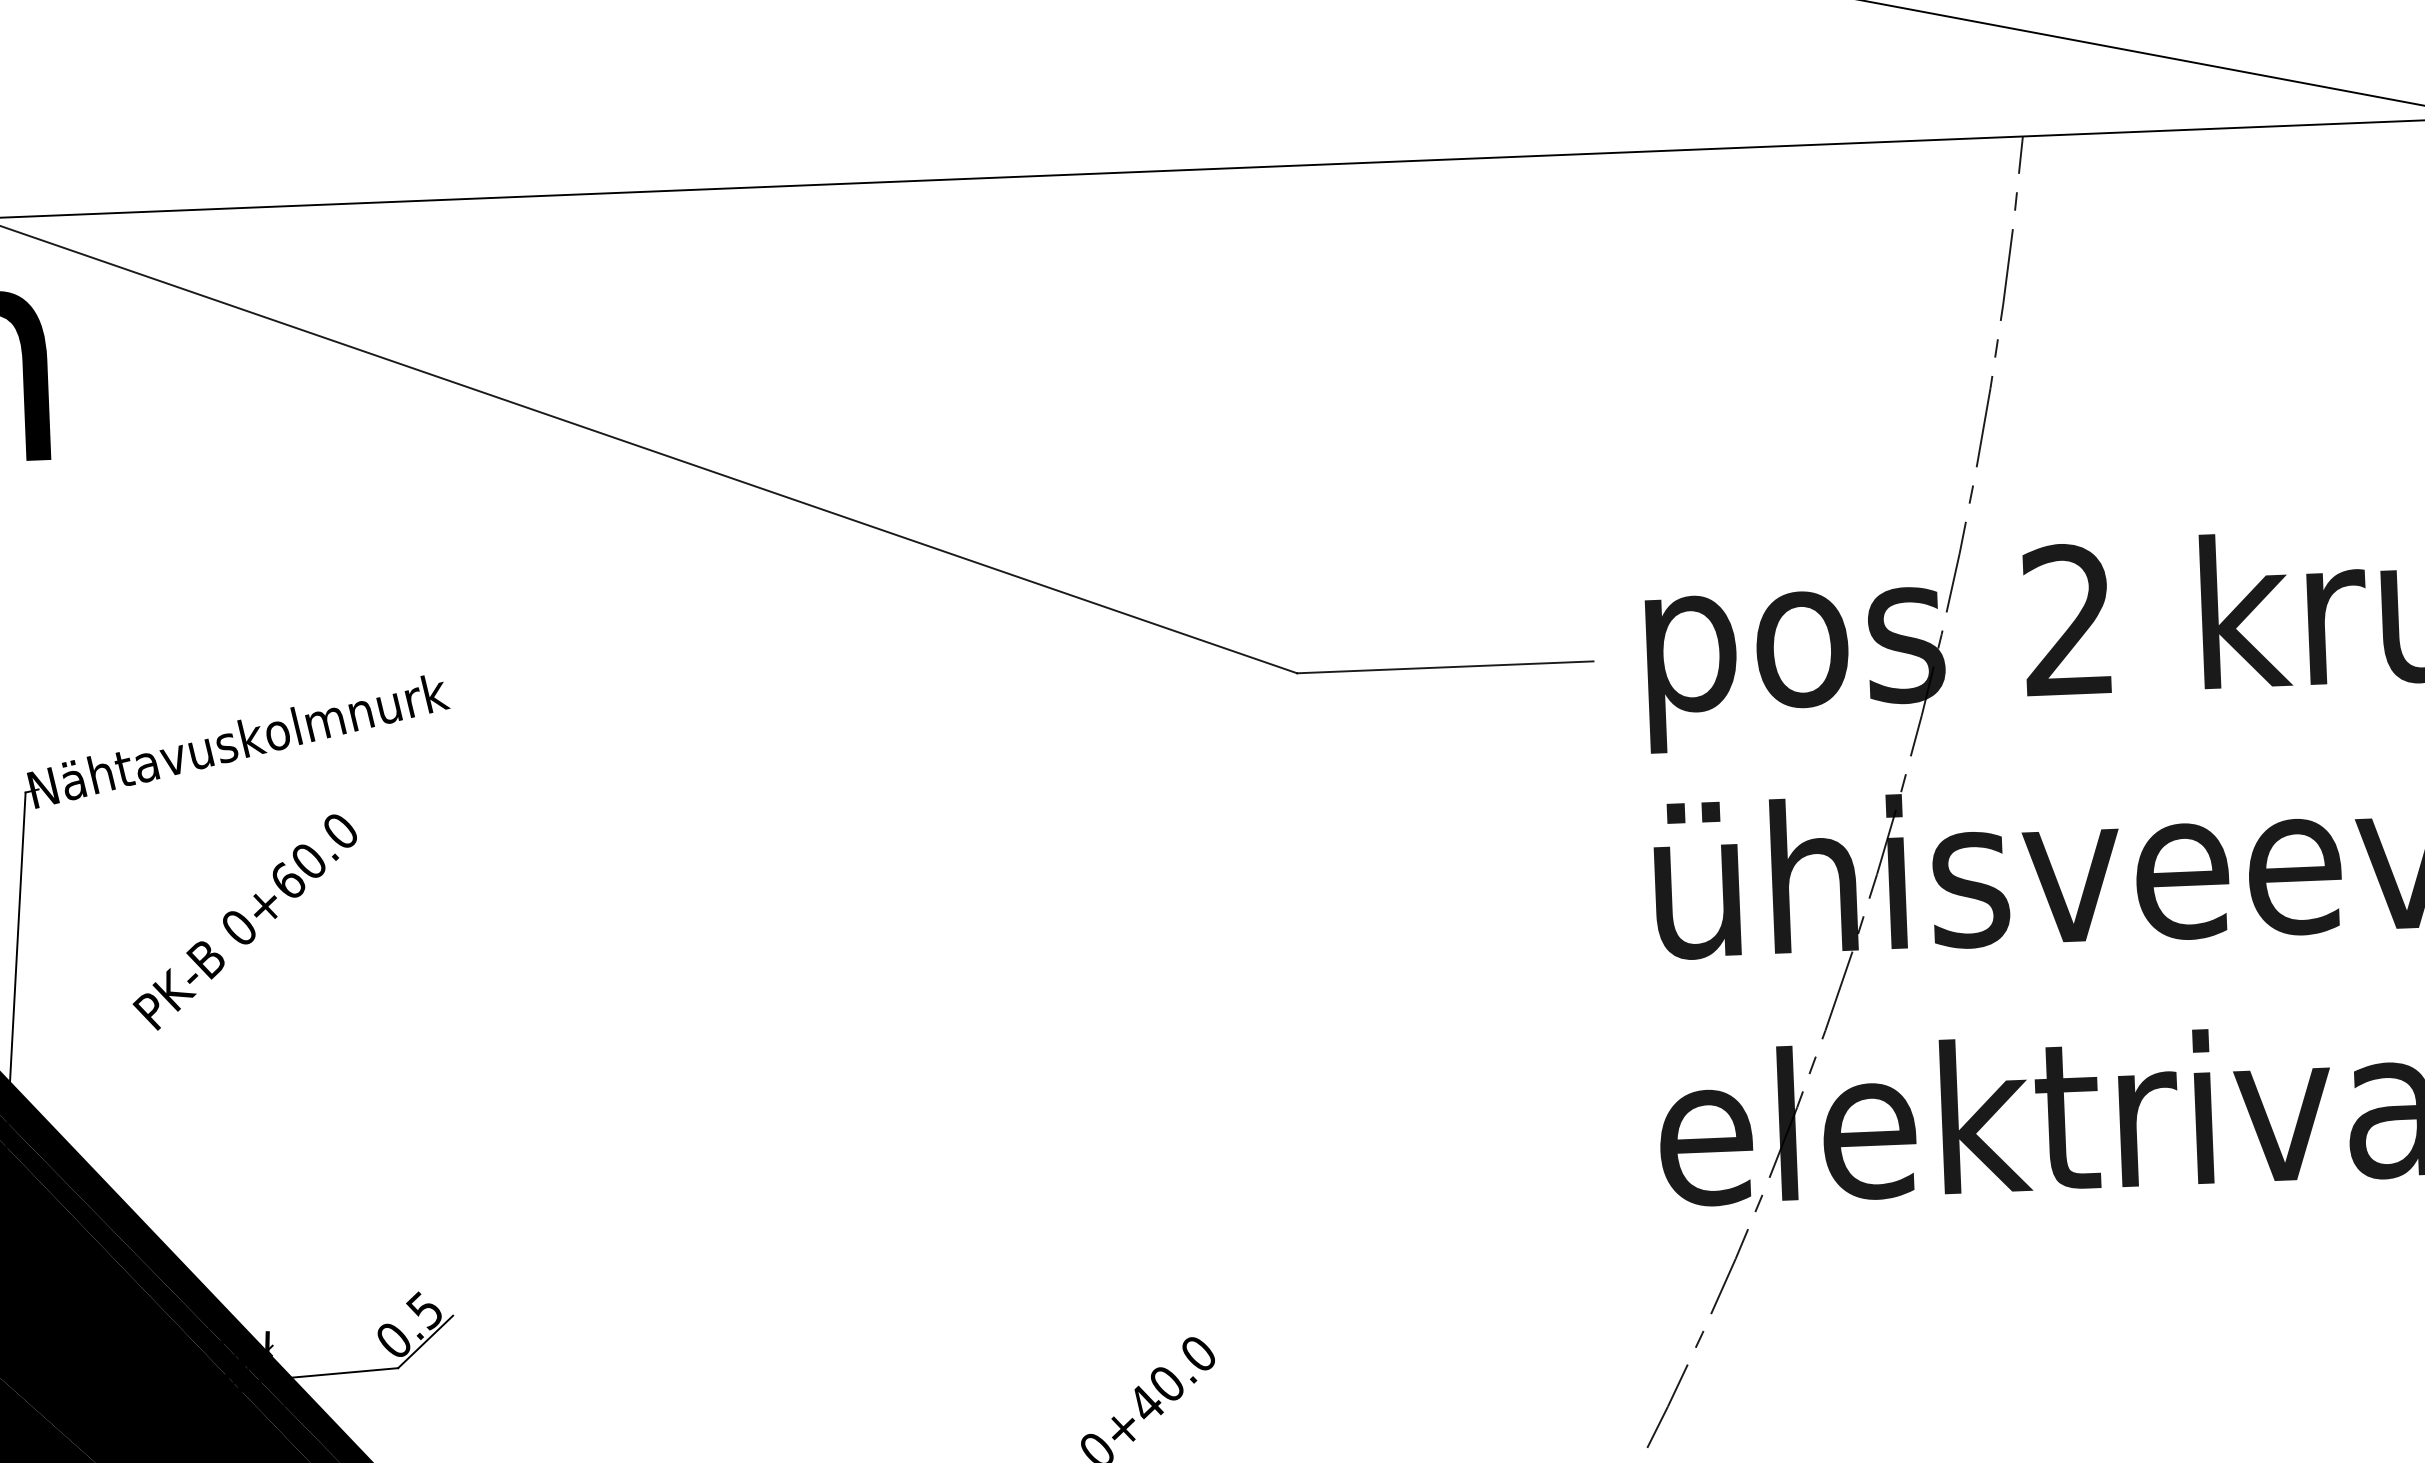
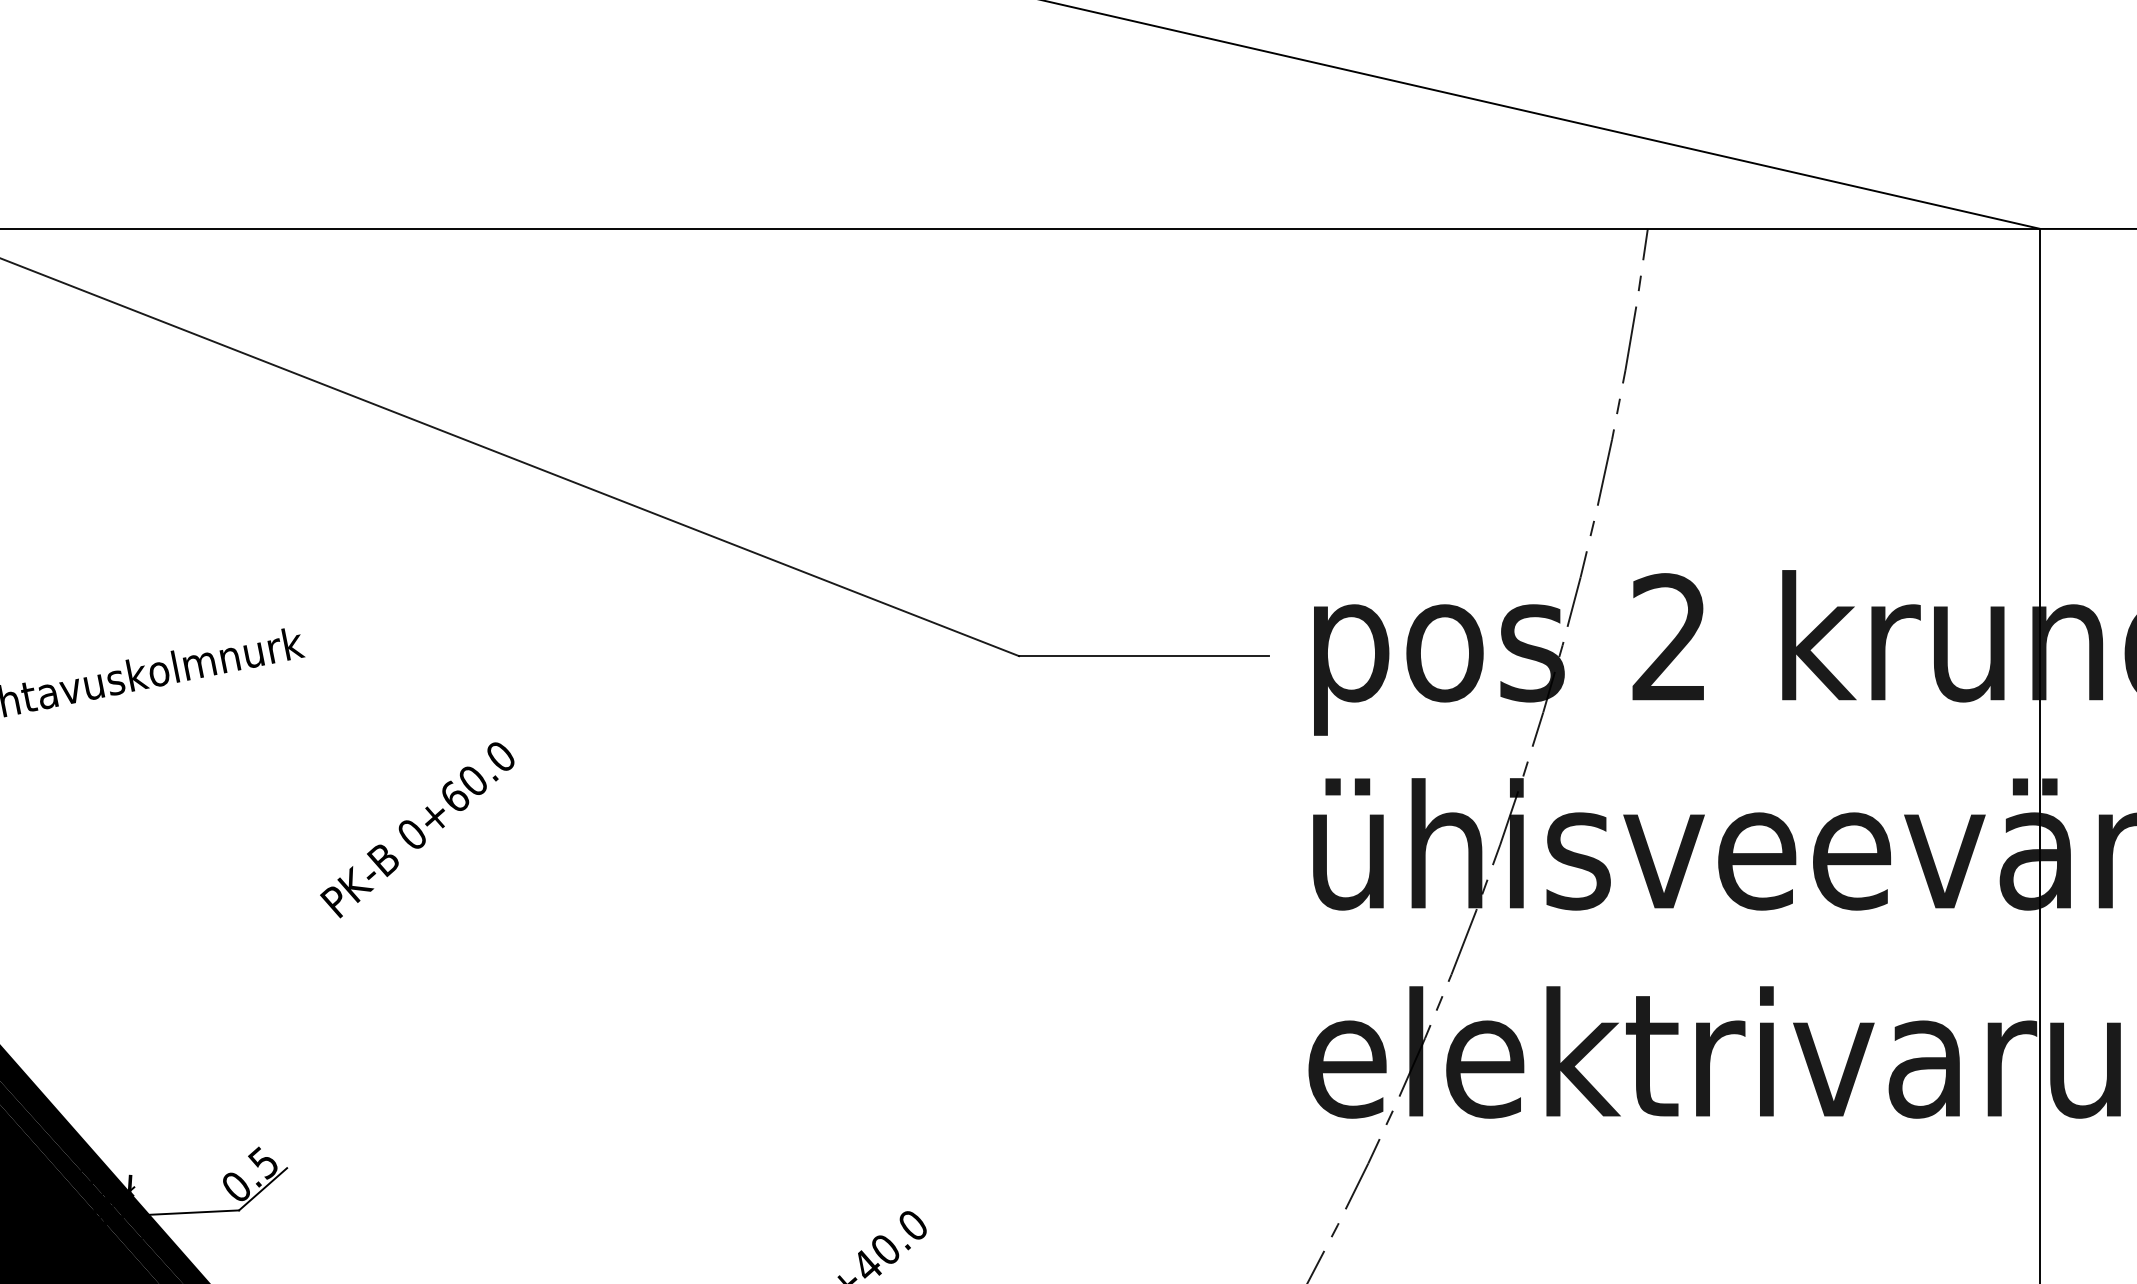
text: (245, 922) -> (417, 830), moved

